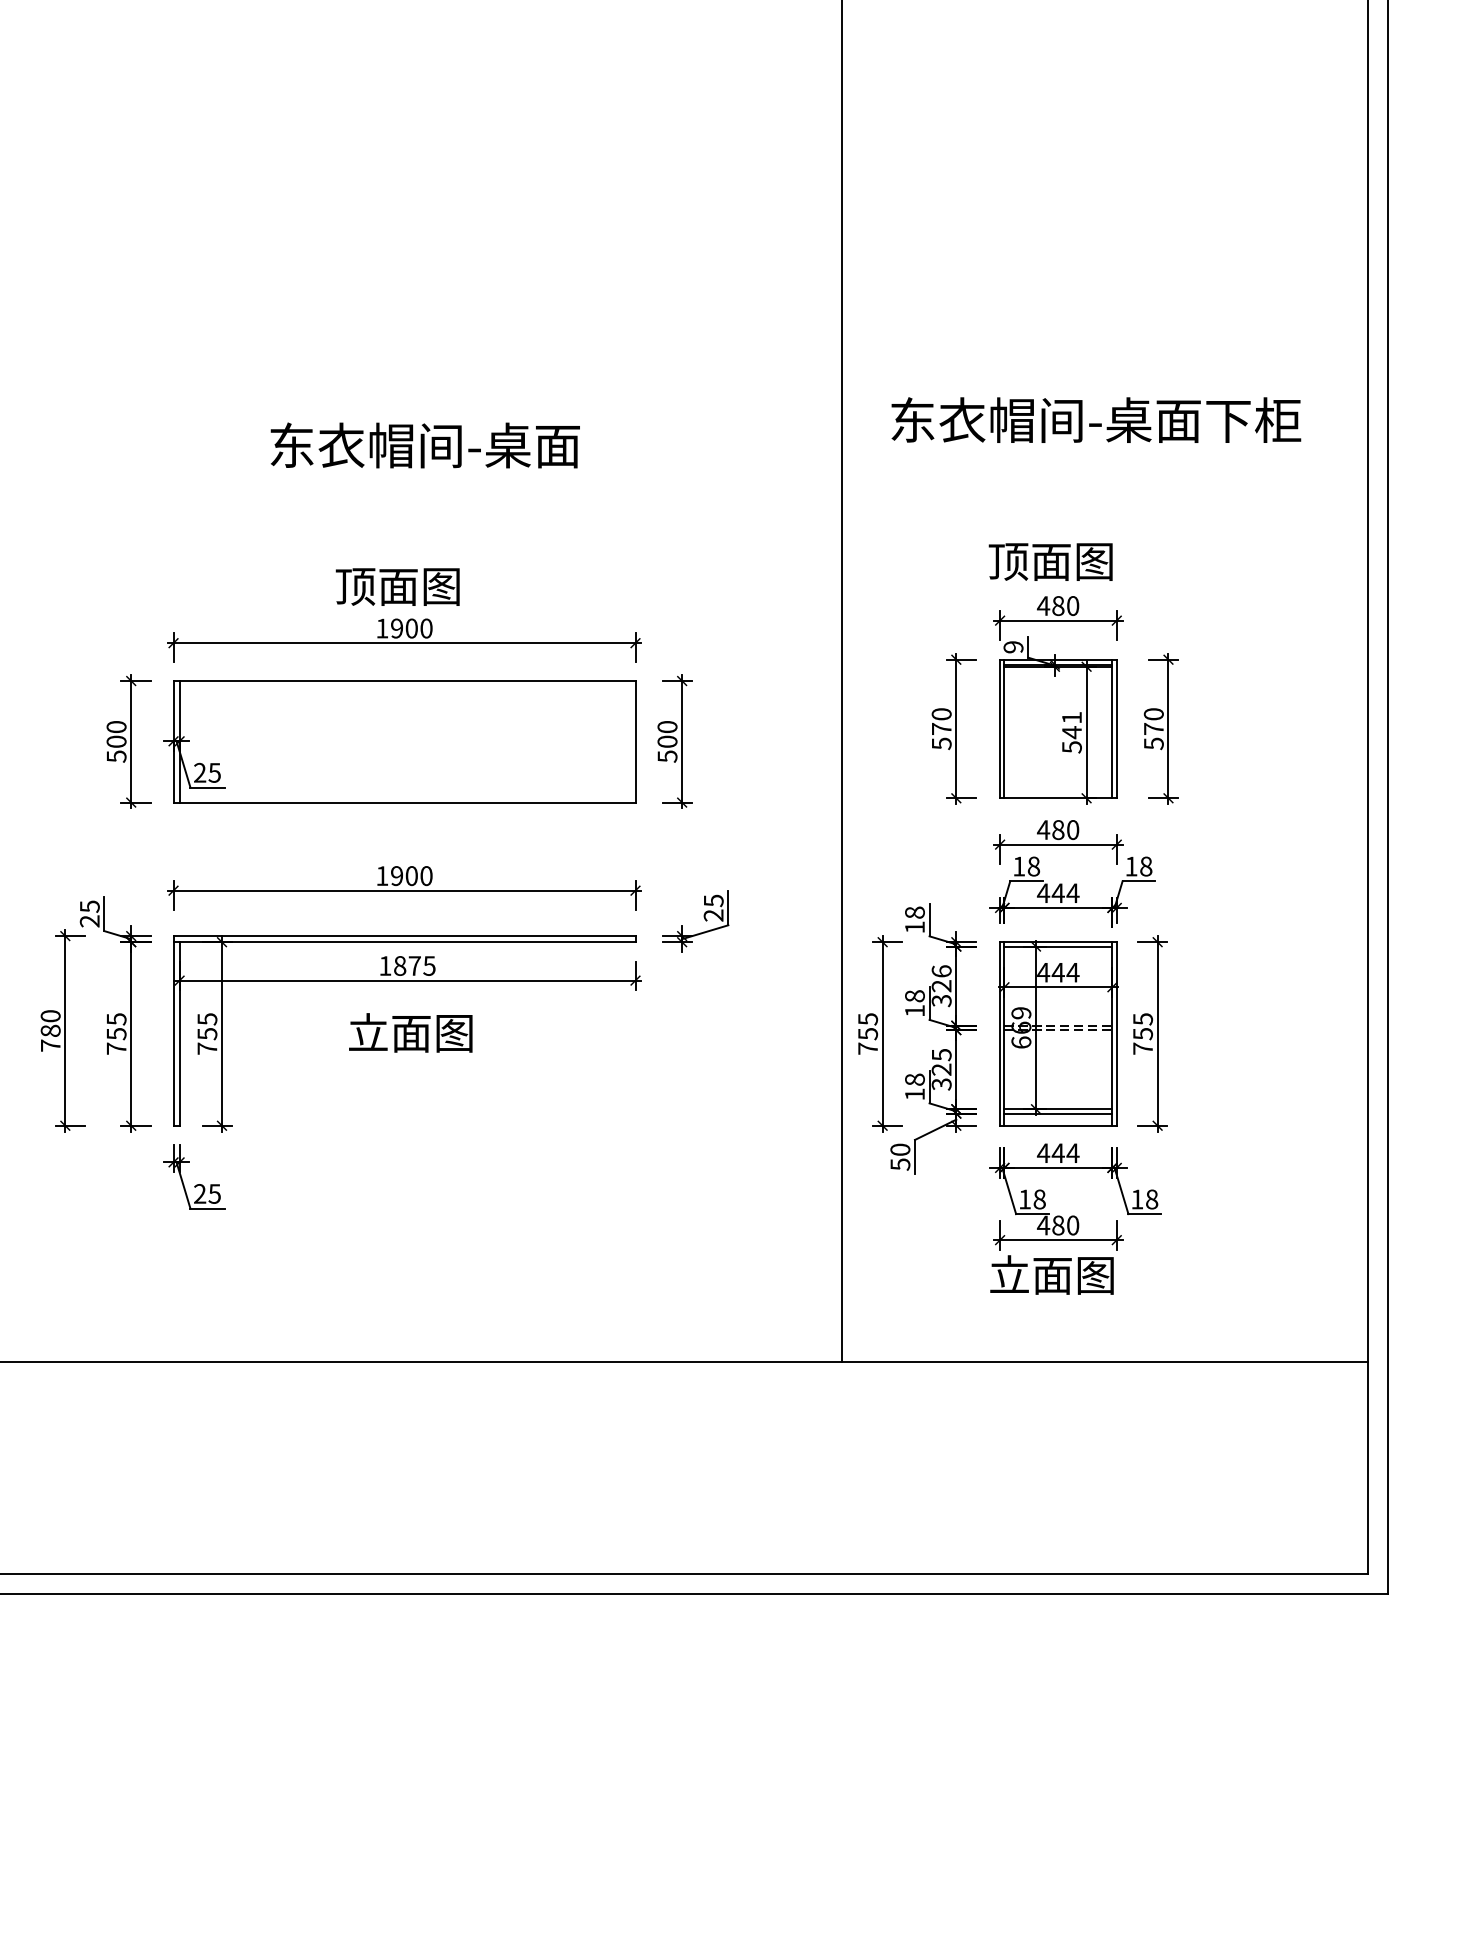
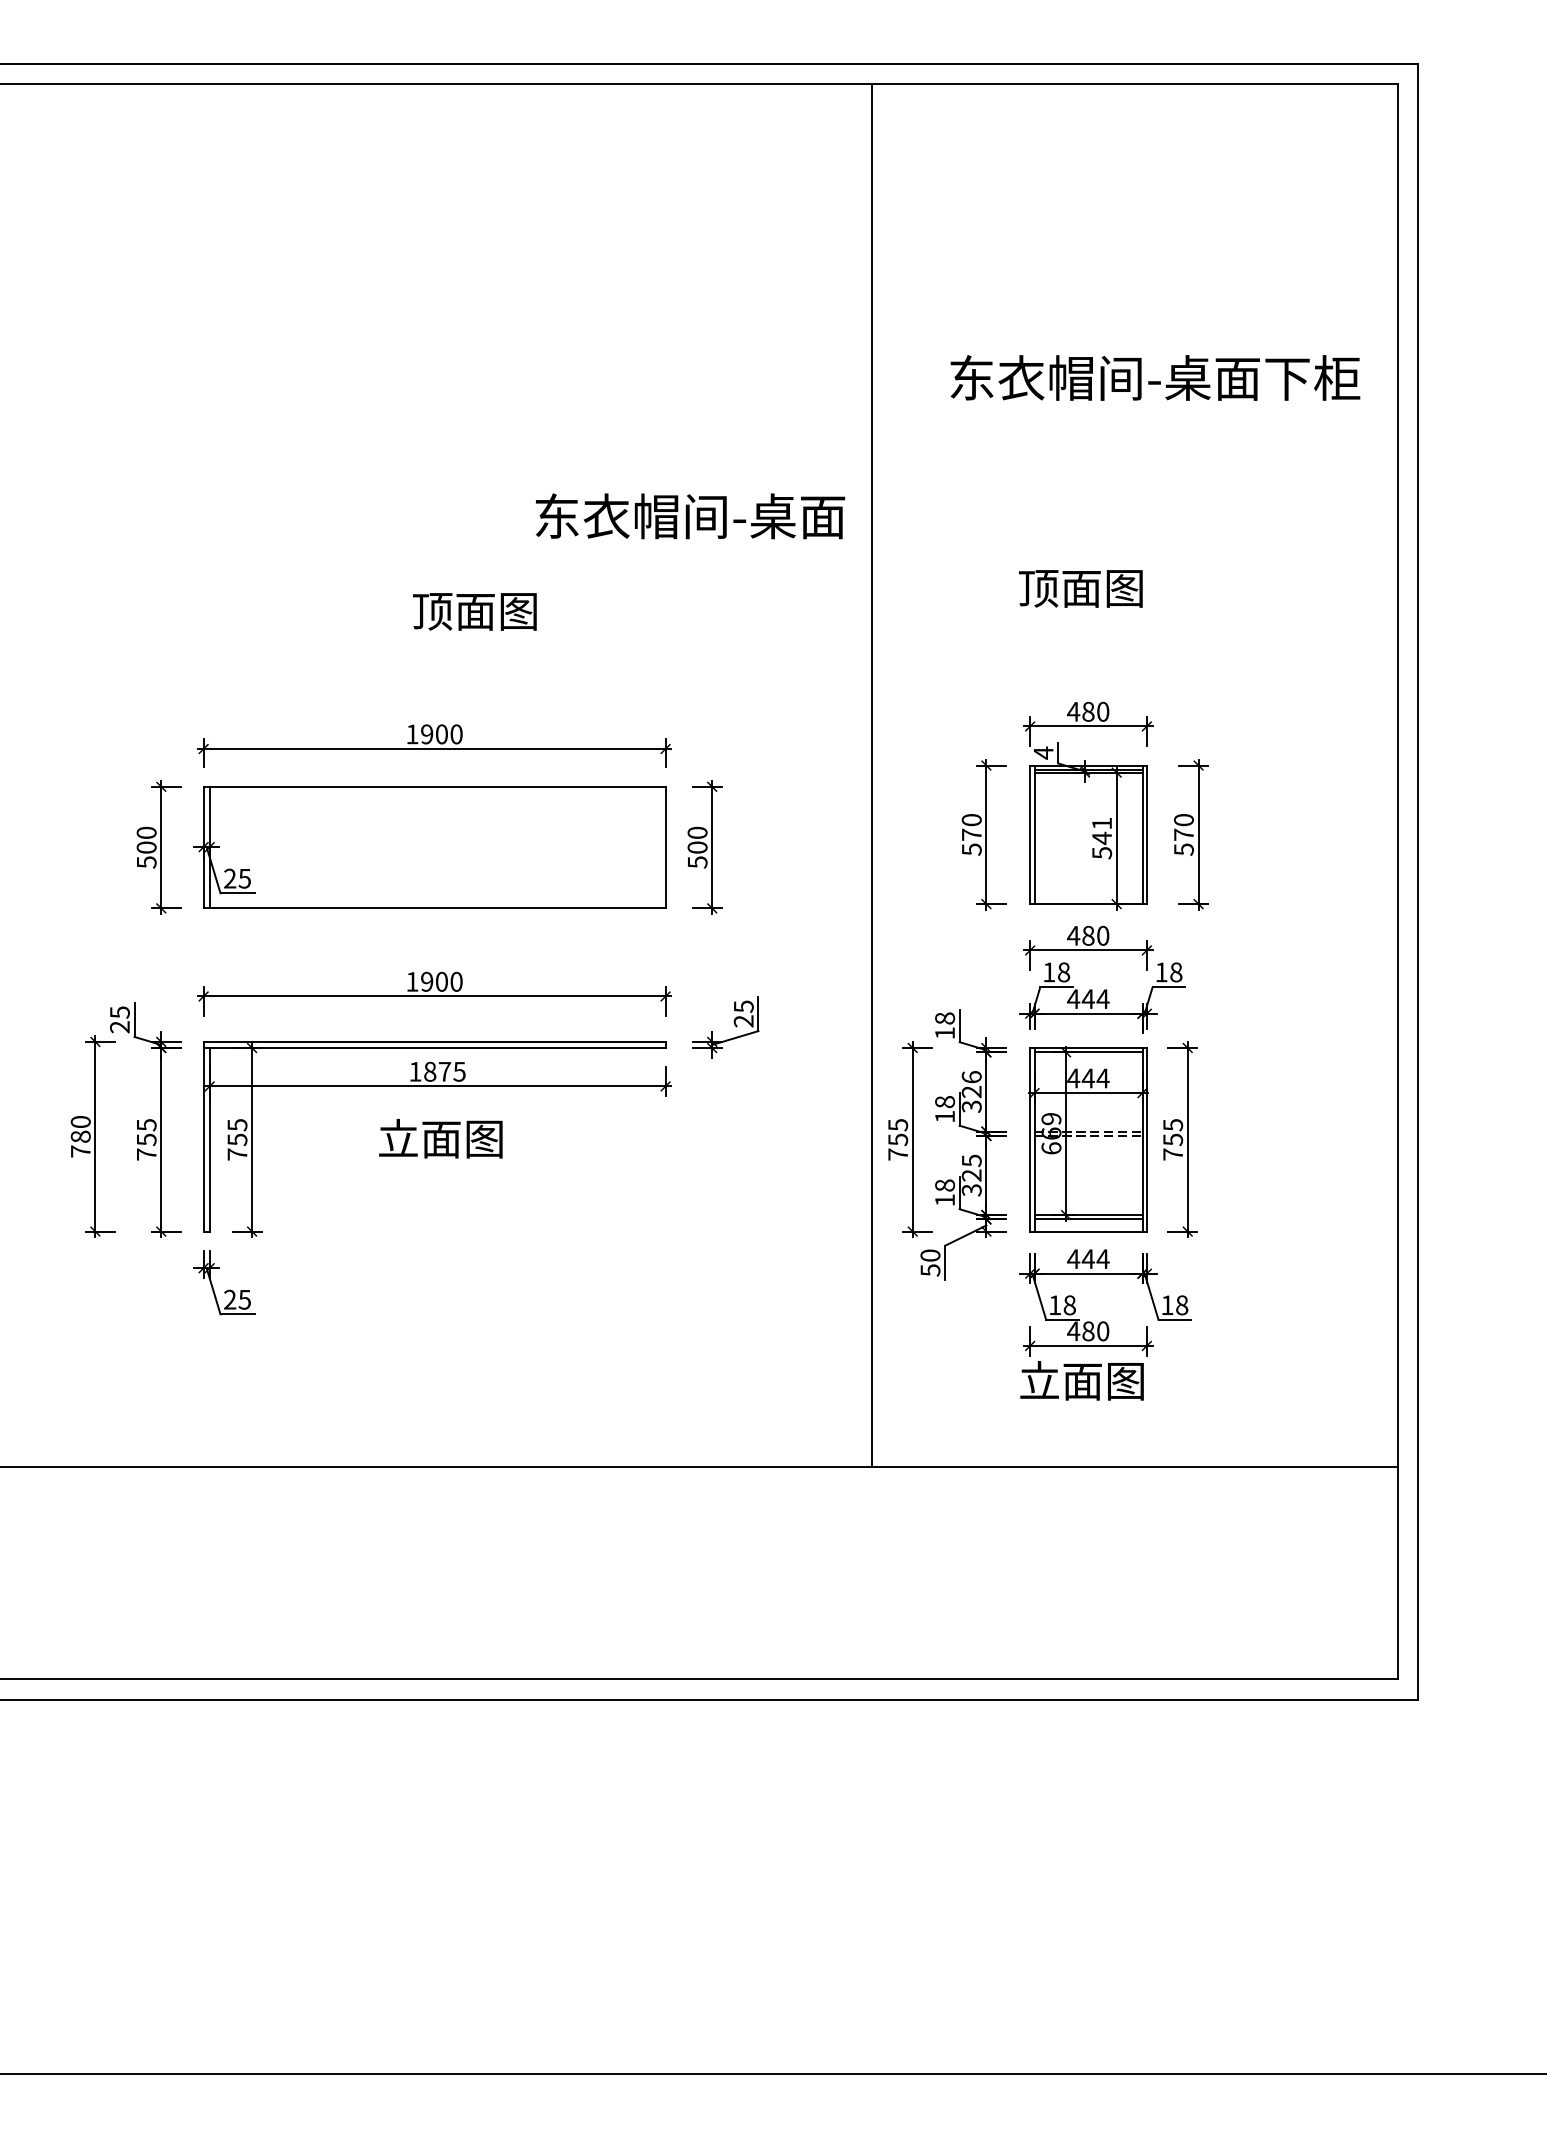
text: (1096, 419) -> (1155, 377), moved
text: (425, 445) -> (690, 516), moved
text: (1050, 561) -> (1080, 588), moved
text: (397, 586) -> (474, 611), moved
text: (1013, 646) -> (1043, 752), 9 -> 4

